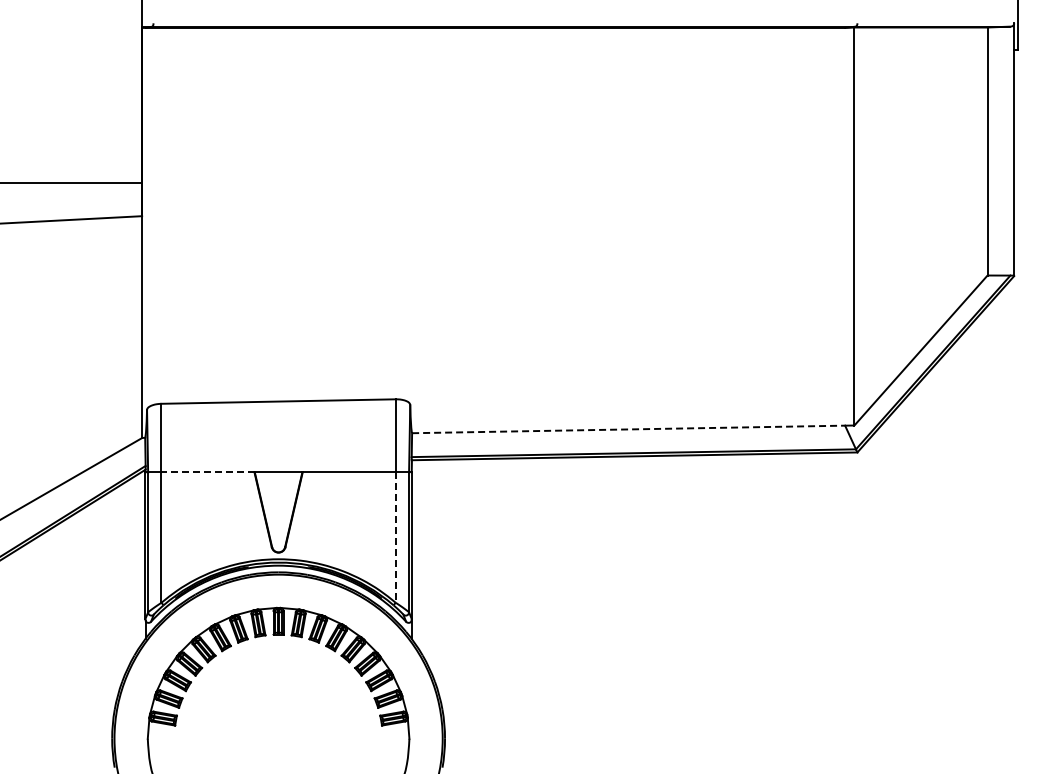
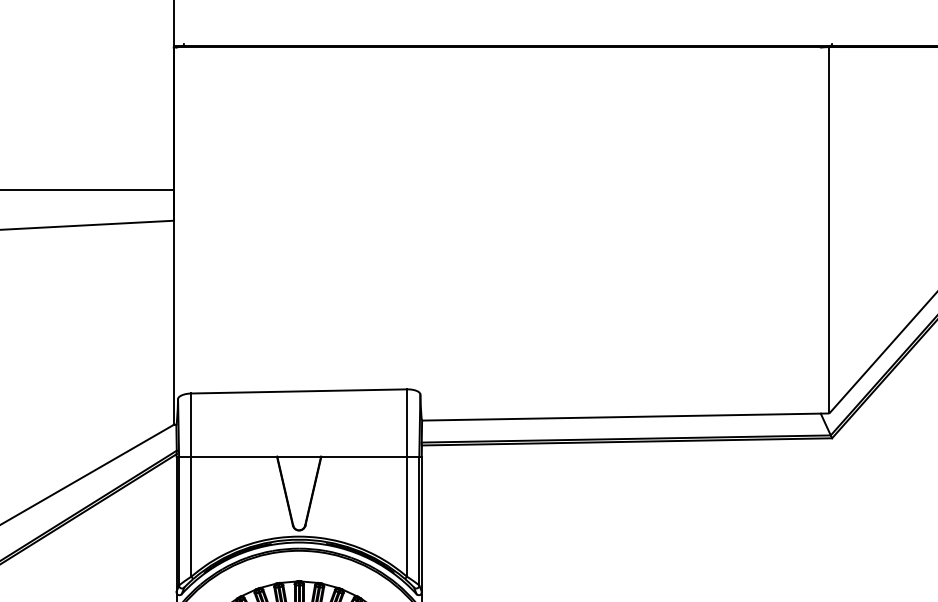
line: (628, 429) -> (621, 417), dashed -> solid
line: (207, 472) -> (233, 456), dashed -> solid
line: (395, 538) -> (406, 517), dashed -> solid

